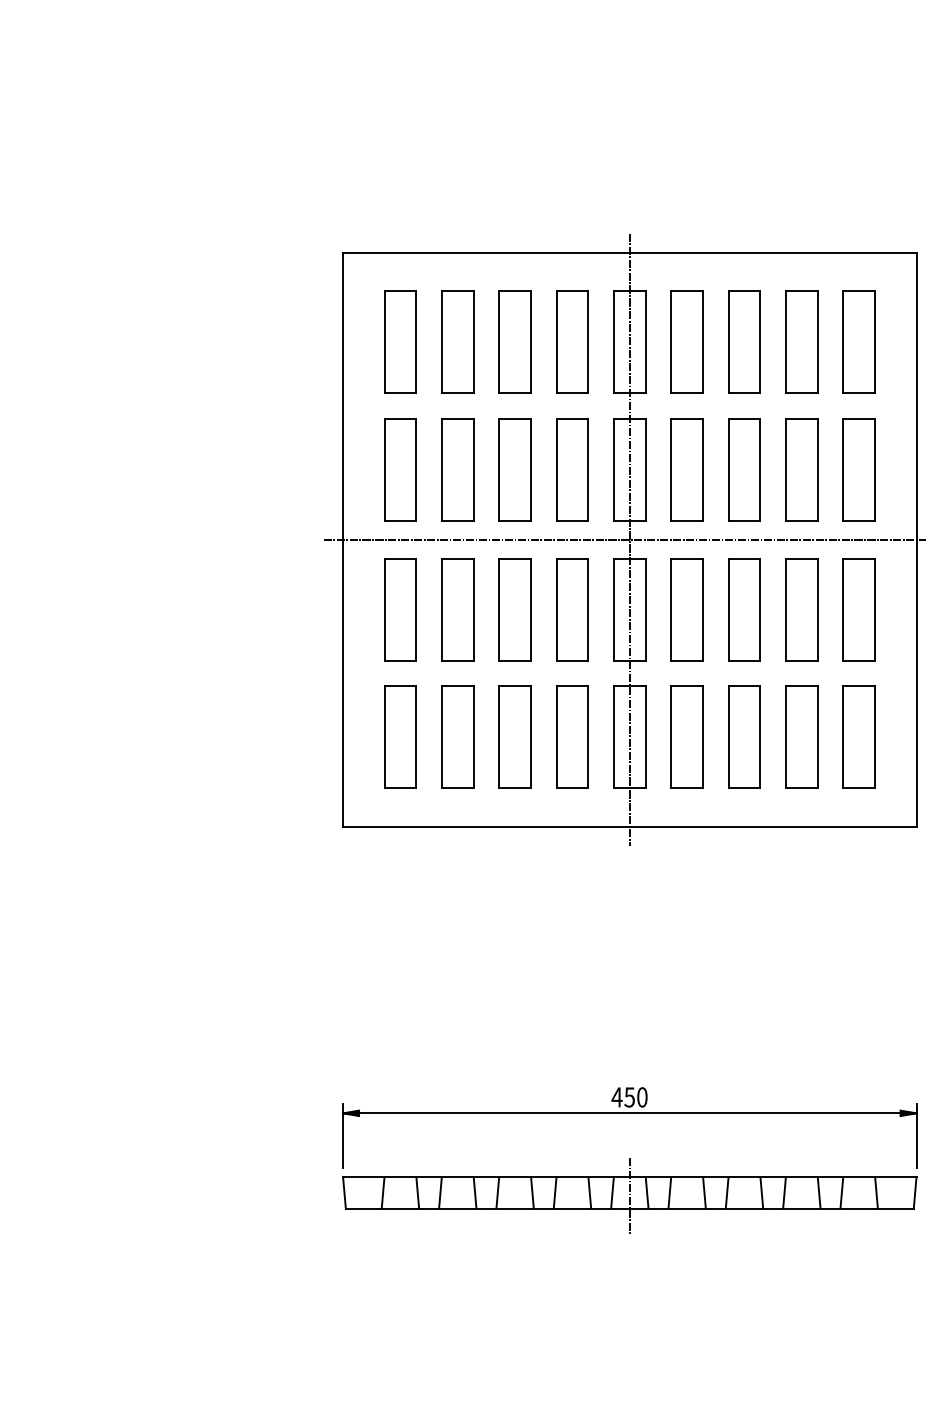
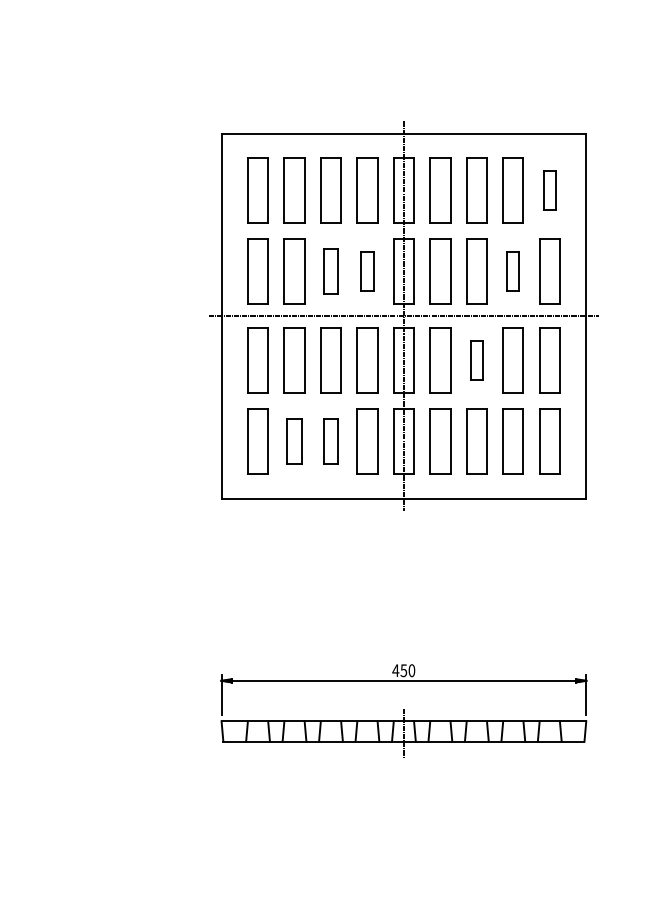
part: (858, 342) -> (549, 190), size x0.6
part: (514, 469) -> (330, 271), size x0.7
part: (572, 469) -> (367, 271), size x0.6
part: (800, 469) -> (512, 271), size x0.6
part: (743, 609) -> (476, 360), size x0.6
part: (457, 736) -> (294, 441), size x0.7
part: (514, 736) -> (330, 441), size x0.7

